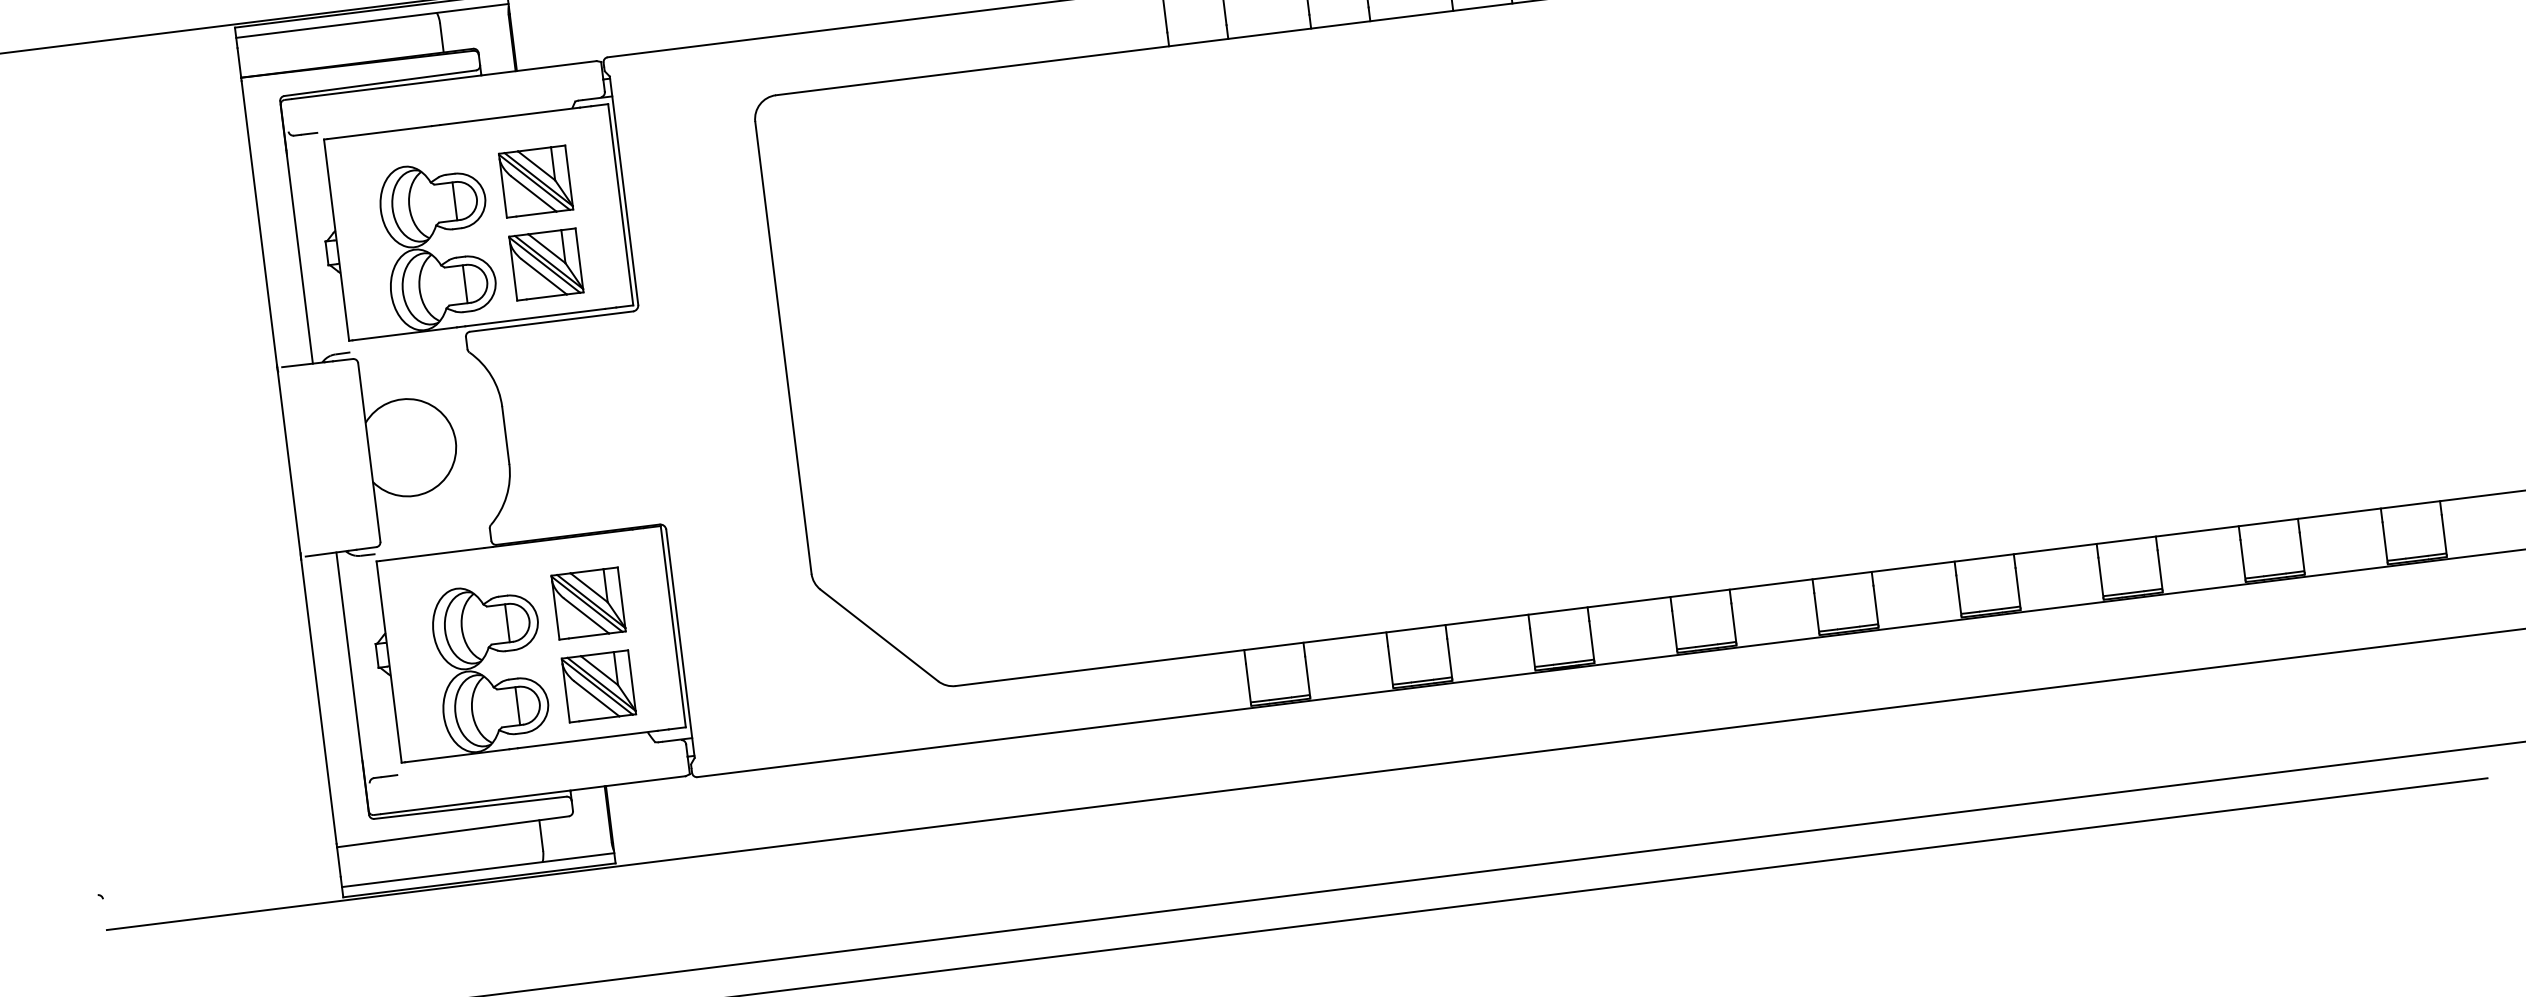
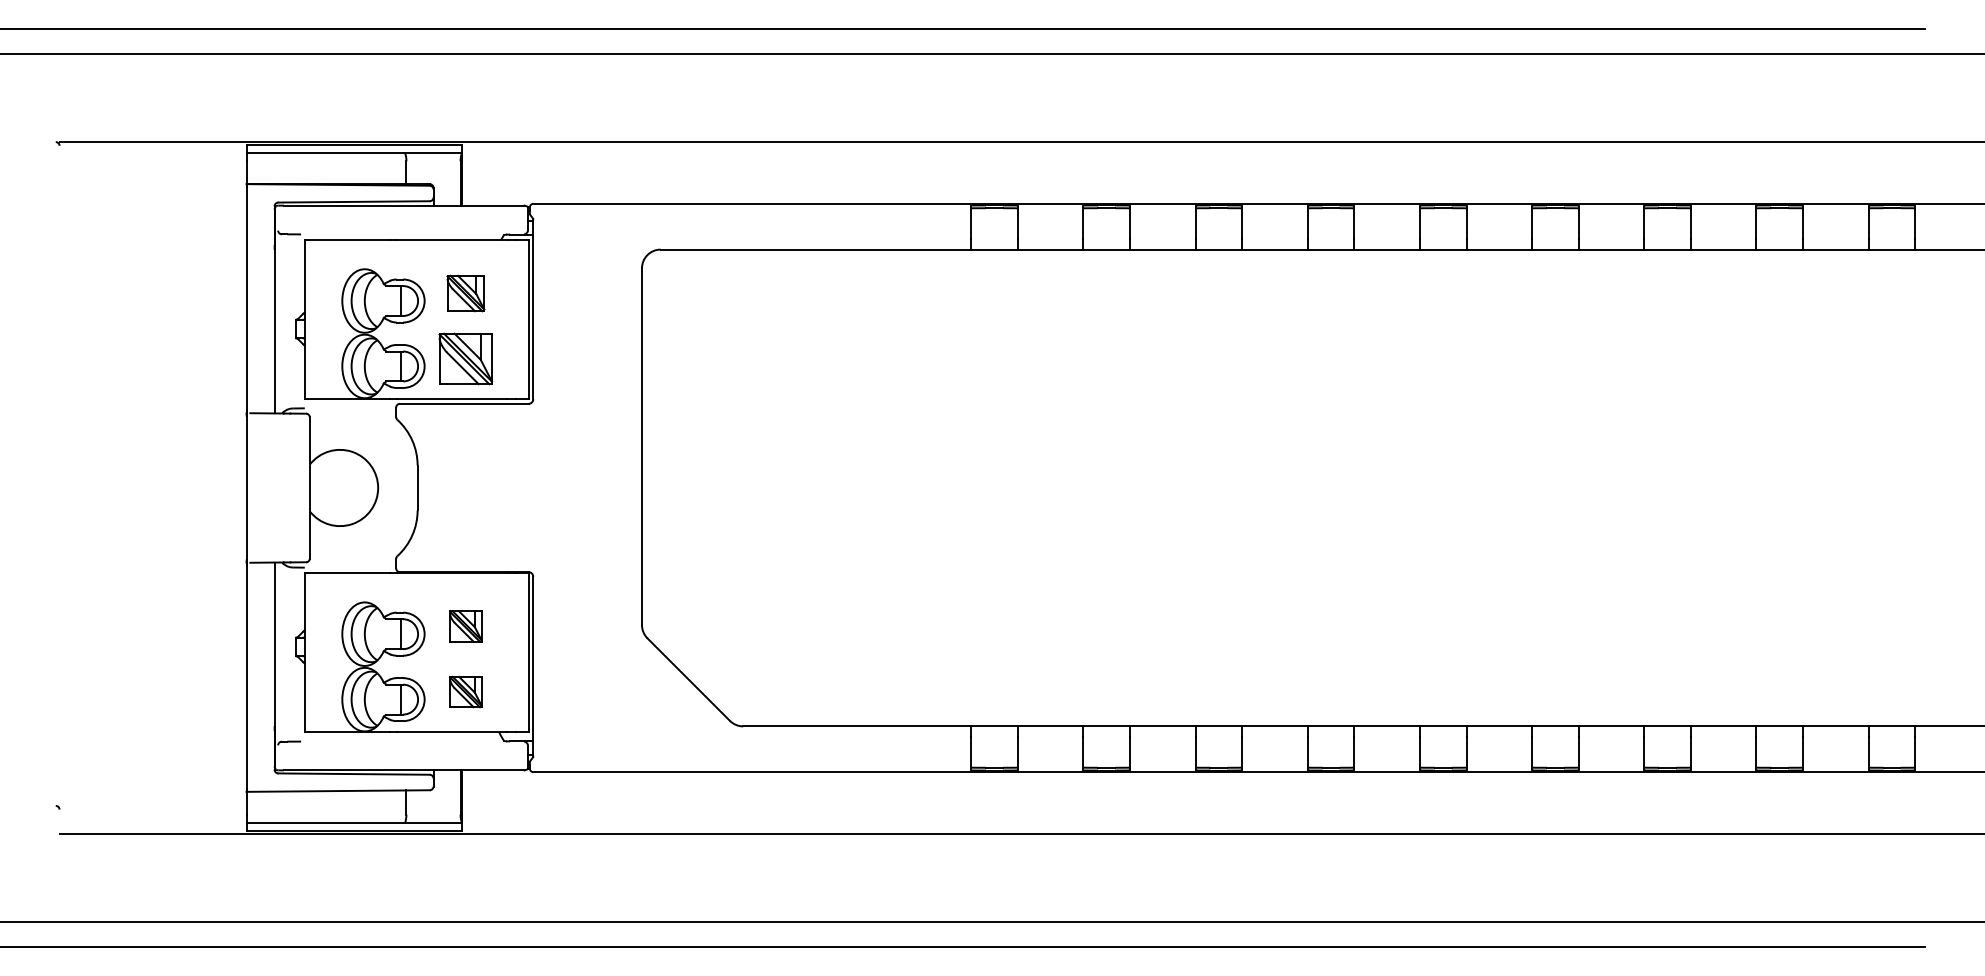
part: (535, 181) -> (465, 293), size x0.7
part: (588, 603) -> (465, 626), size x0.6
part: (598, 685) -> (465, 691), size x0.6

